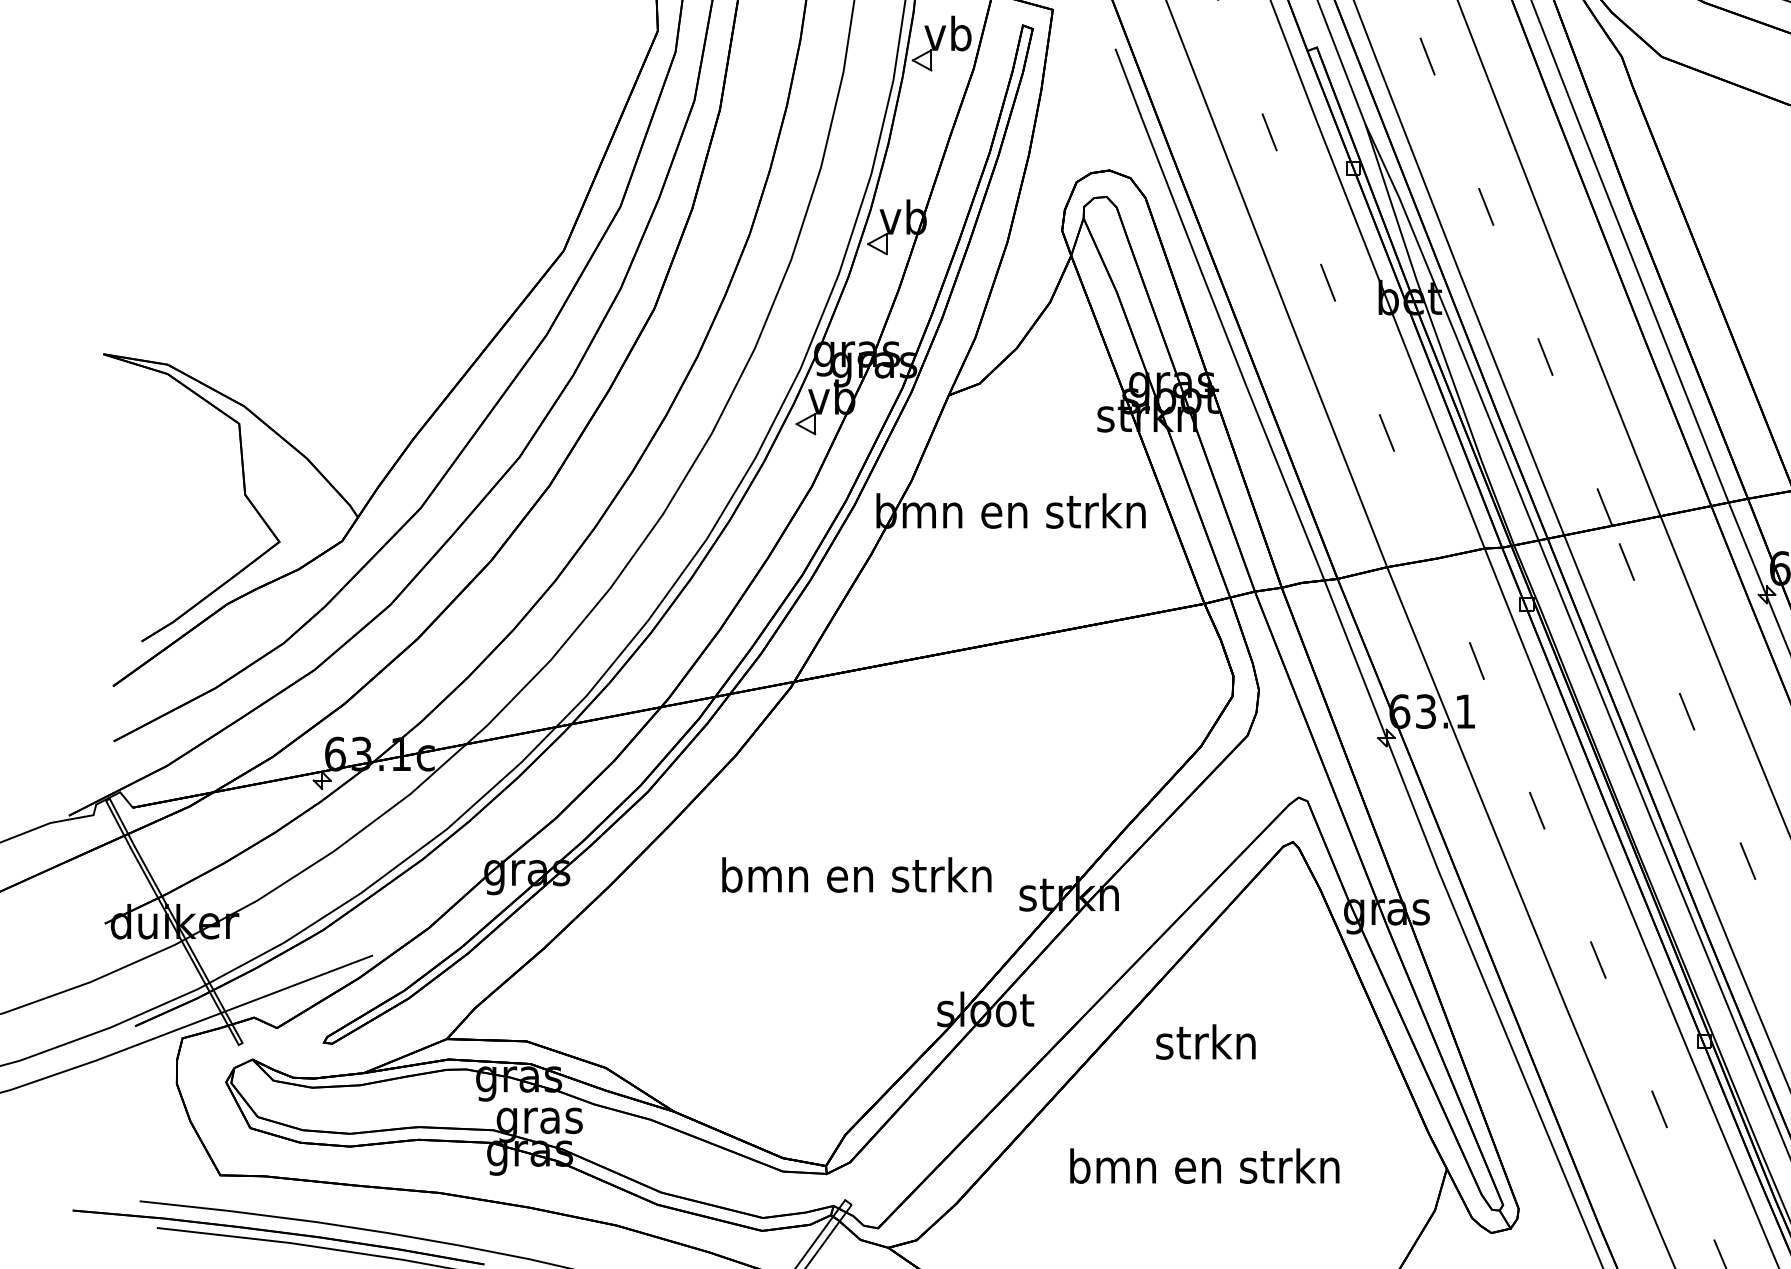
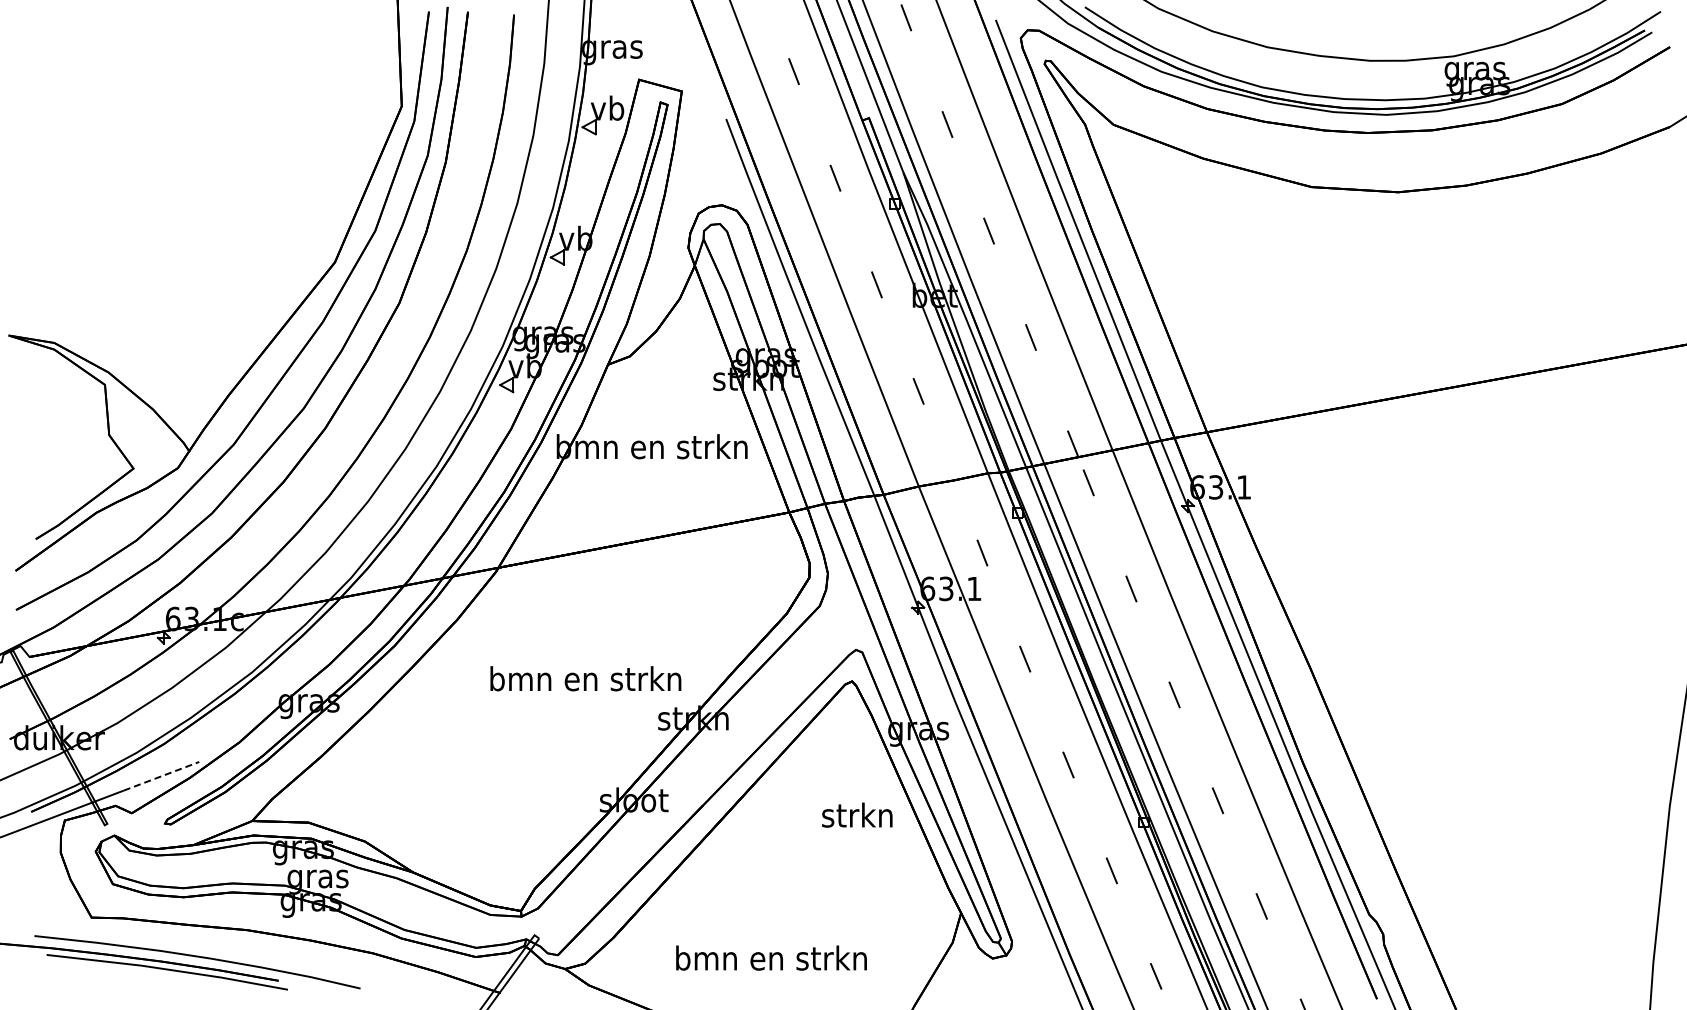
text: (856, 874) -> (585, 678), moved
line: (320, 976) -> (162, 776), solid -> dashed
text: (1206, 1041) -> (857, 814), moved
text: (1204, 1165) -> (771, 957), moved

